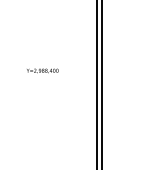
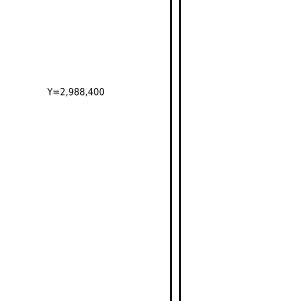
text: (42, 70) -> (75, 91), moved

